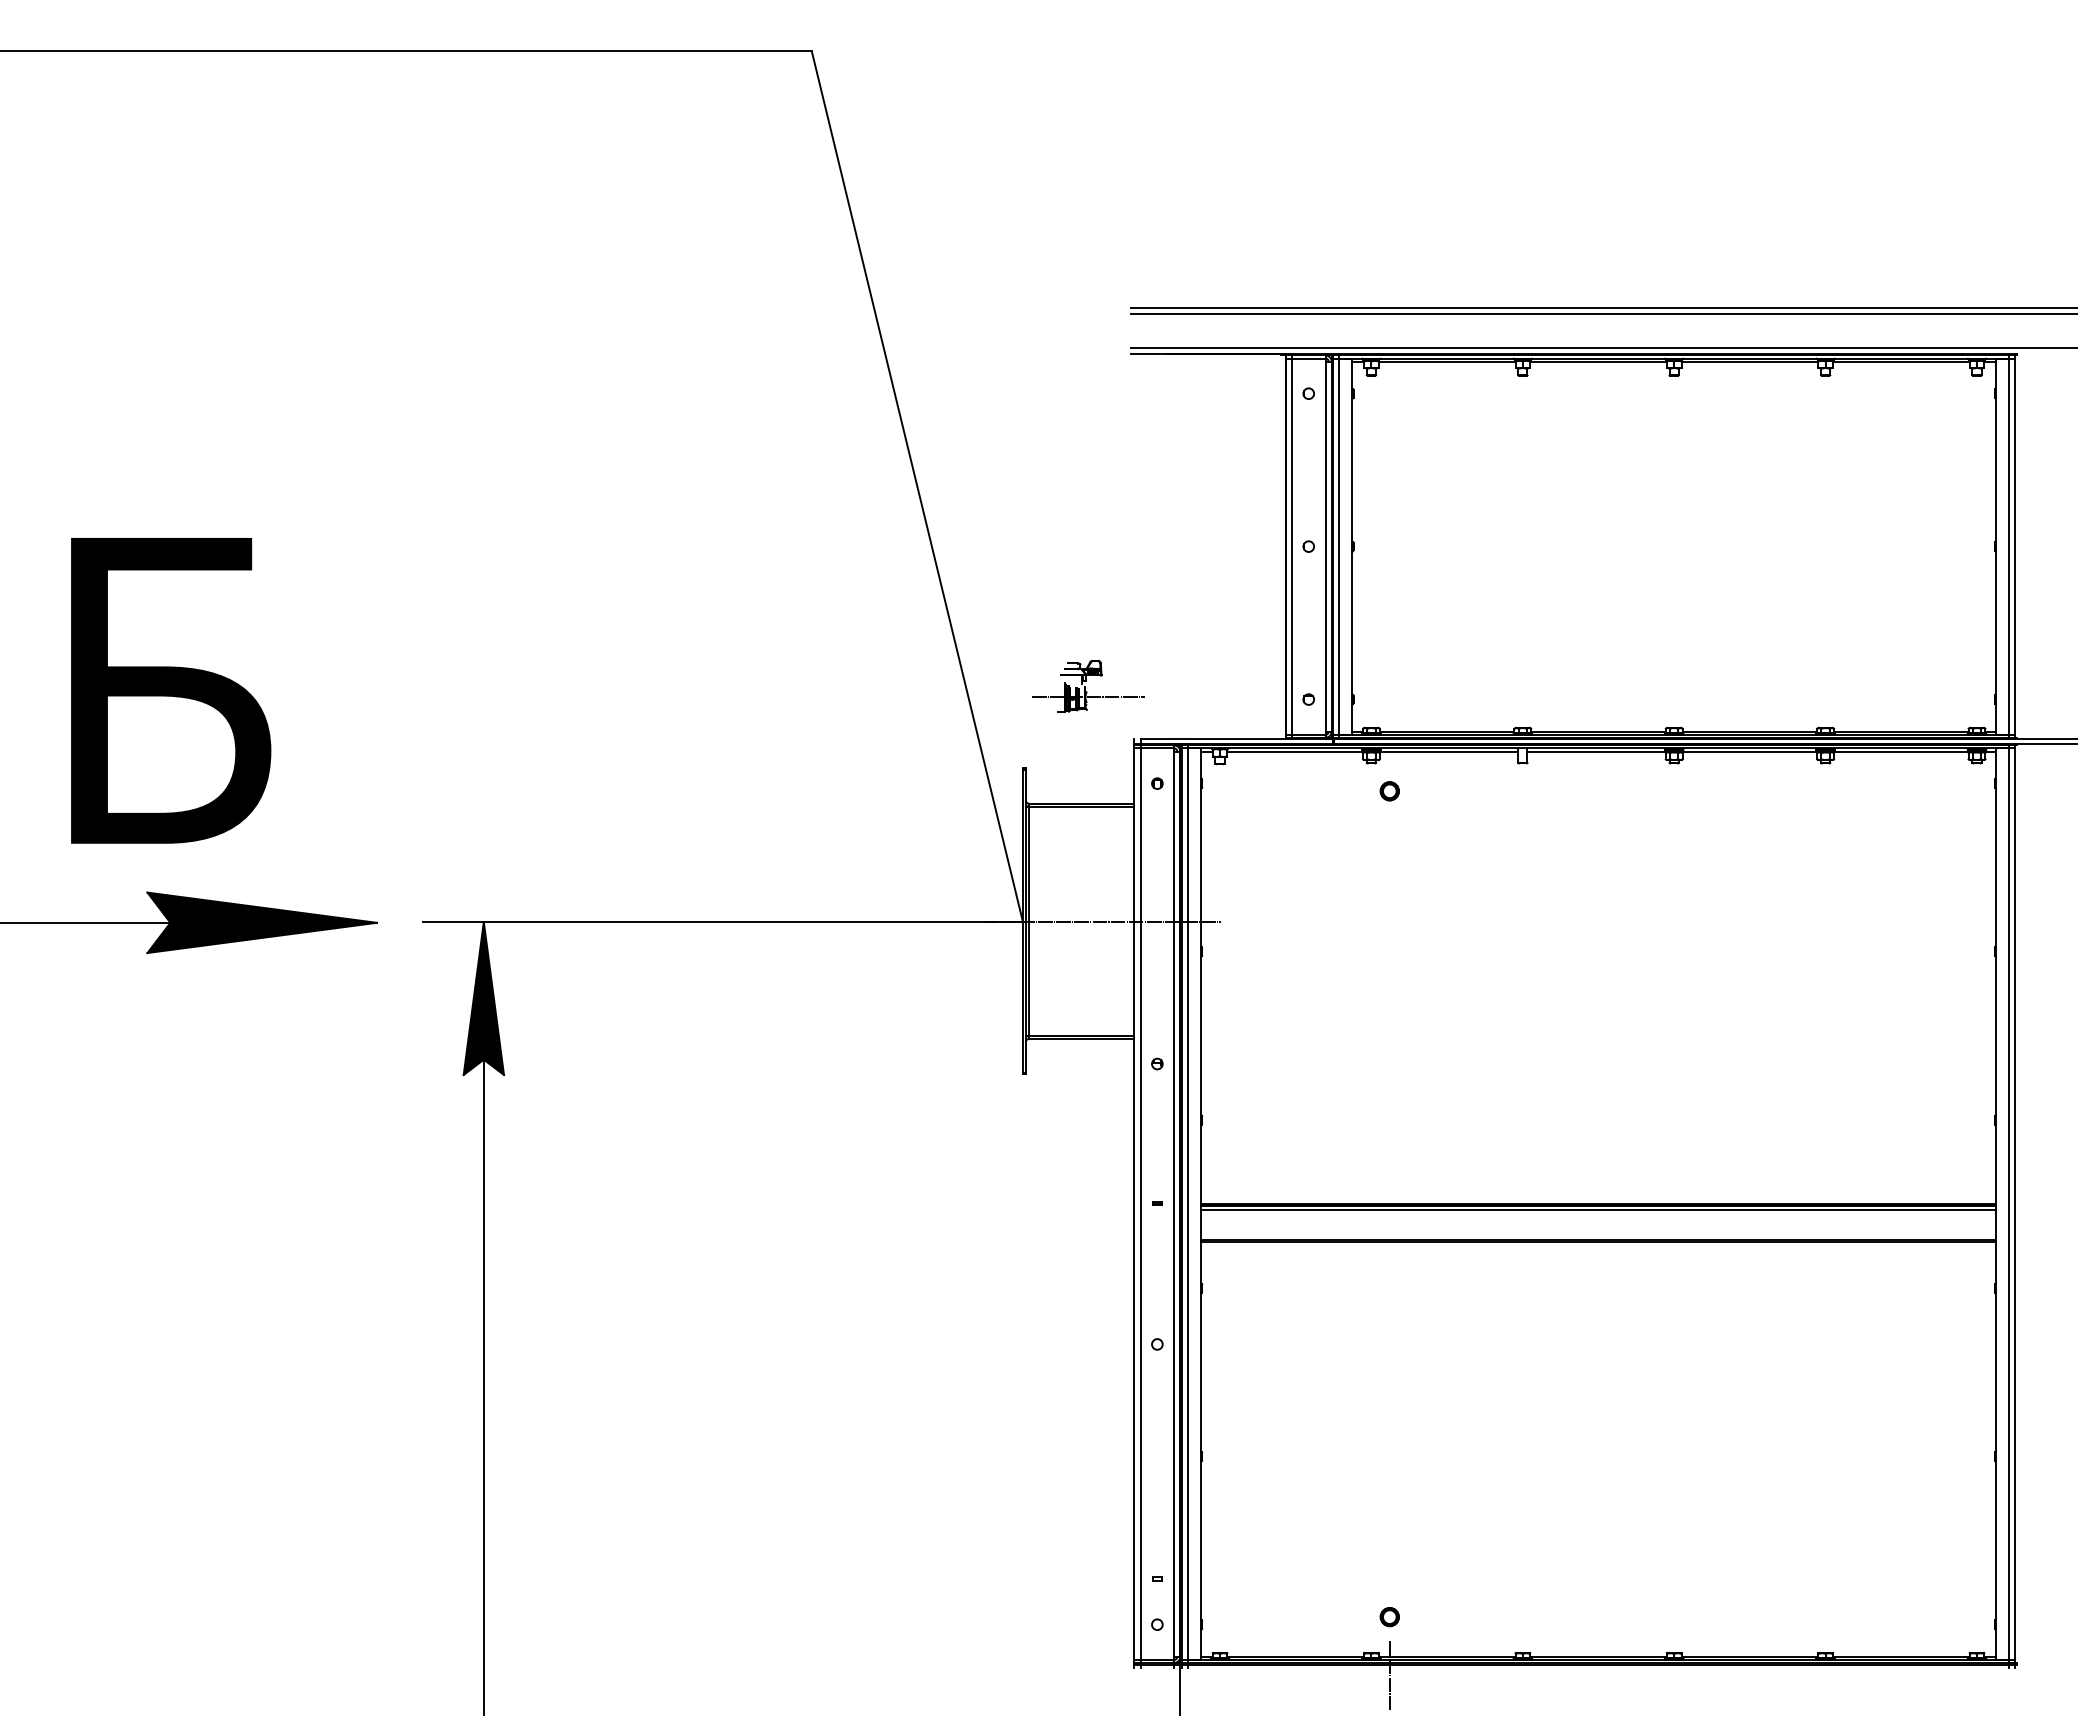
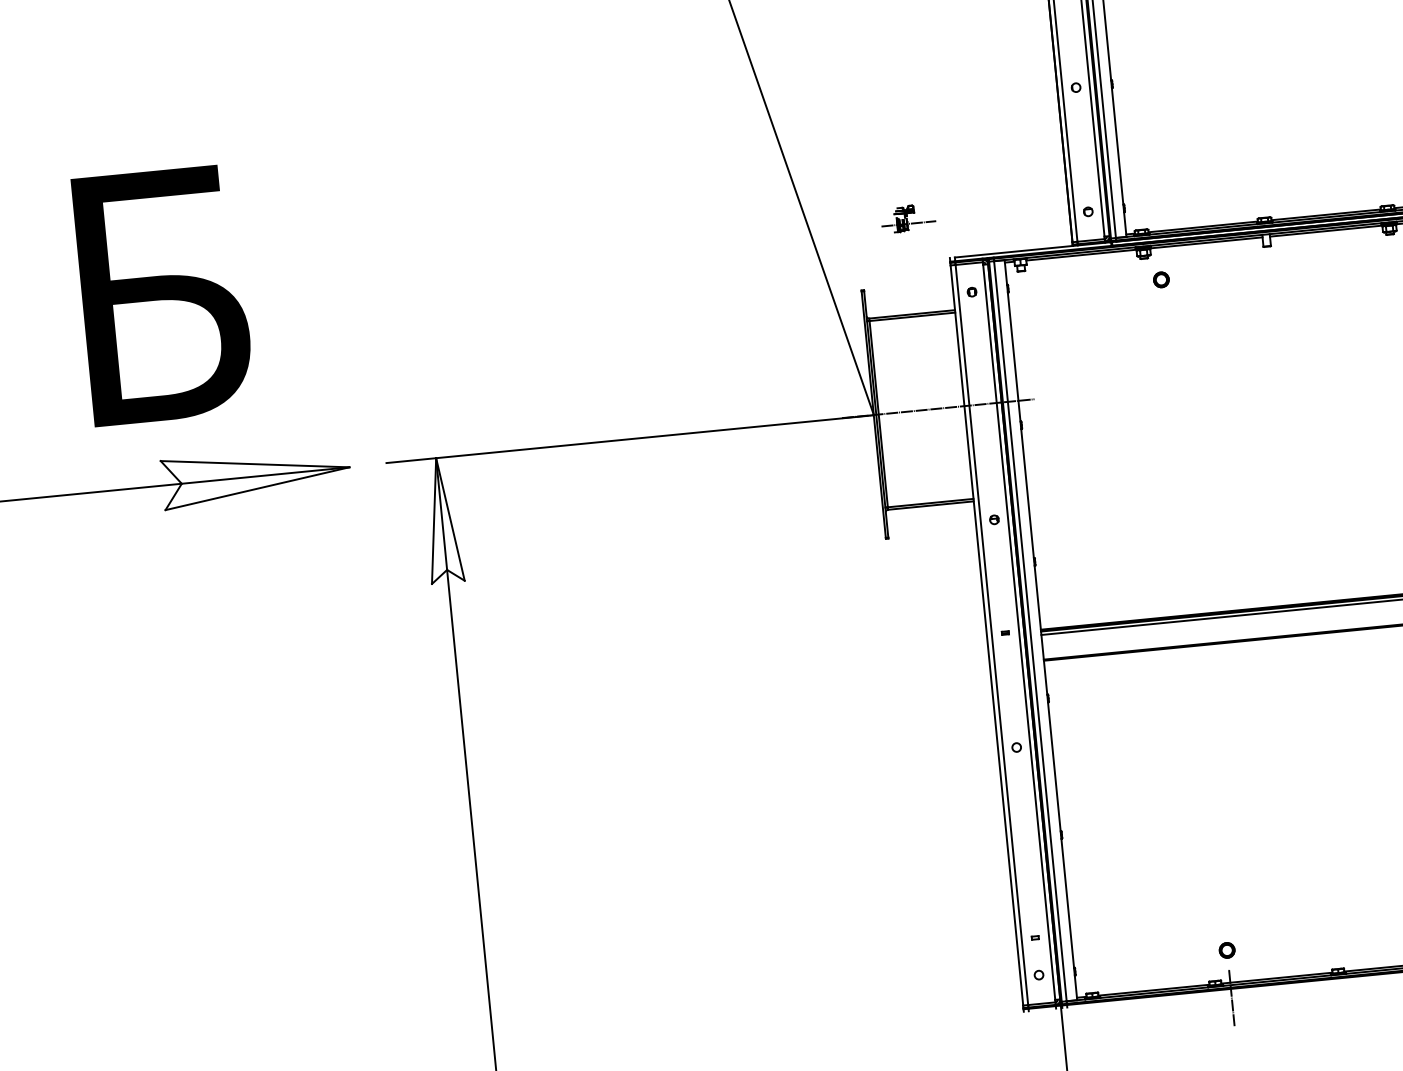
part: (1088, 685) -> (908, 217), size x0.6
fill: (261, 922) -> (255, 476), removed
fill: (483, 998) -> (441, 520), removed

